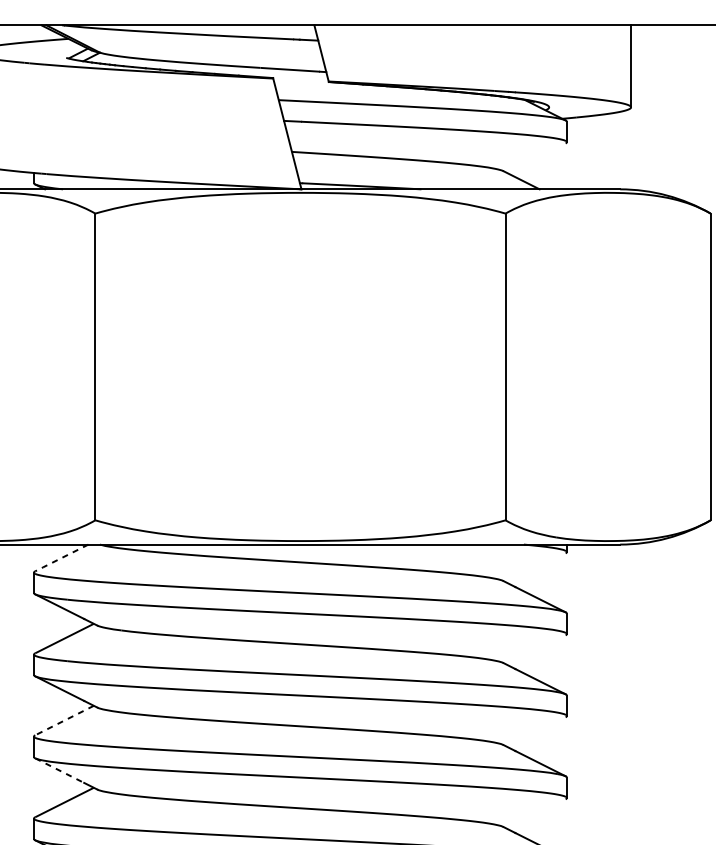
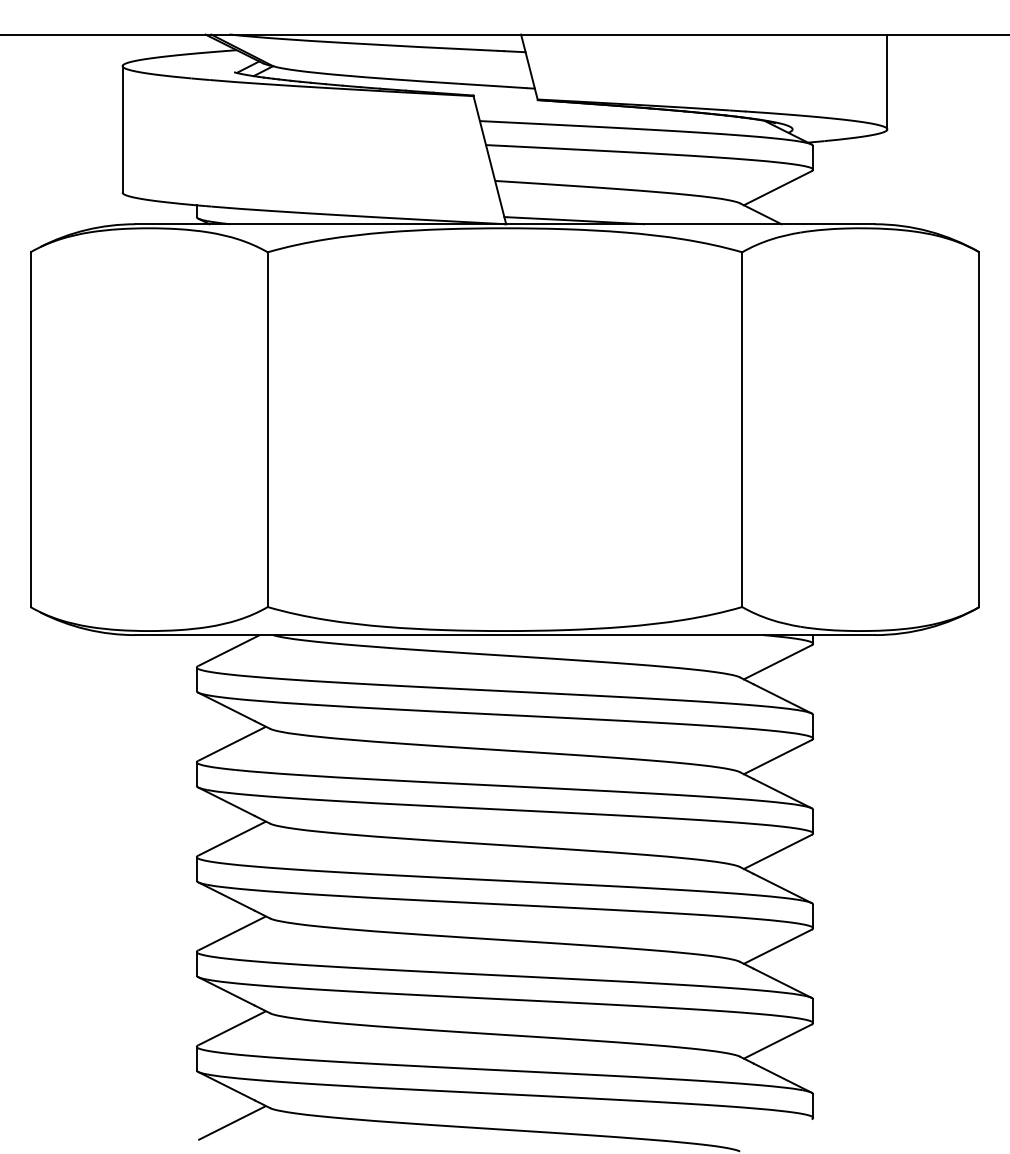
line: (536, 158) -> (777, 188), added
line: (60, 558) -> (227, 651), dashed -> solid
line: (536, 568) -> (777, 662), added
line: (536, 650) -> (777, 757), added
line: (64, 721) -> (231, 839), dashed -> solid
line: (536, 731) -> (777, 851), added
line: (59, 770) -> (226, 896), dashed -> solid
line: (536, 813) -> (777, 946), added

